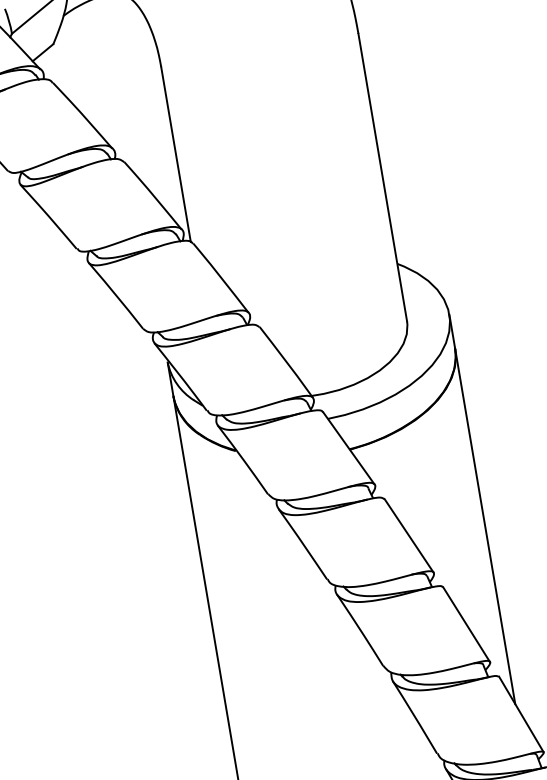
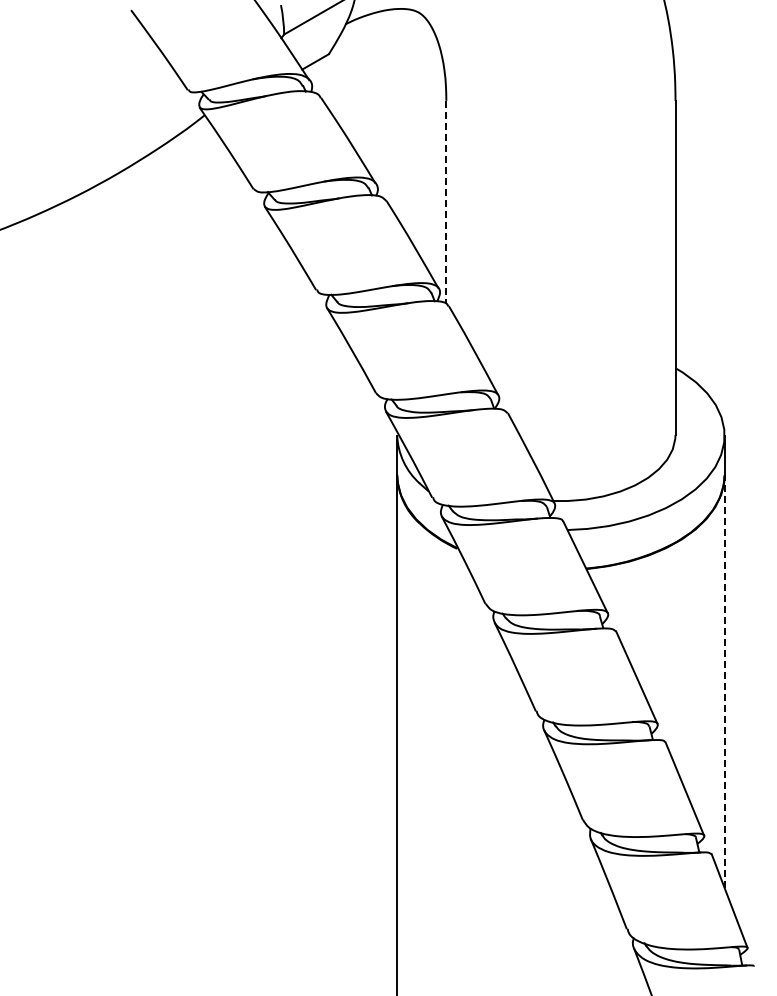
line: (176, 154) -> (446, 202), solid -> dashed
line: (485, 526) -> (724, 681), solid -> dashed

